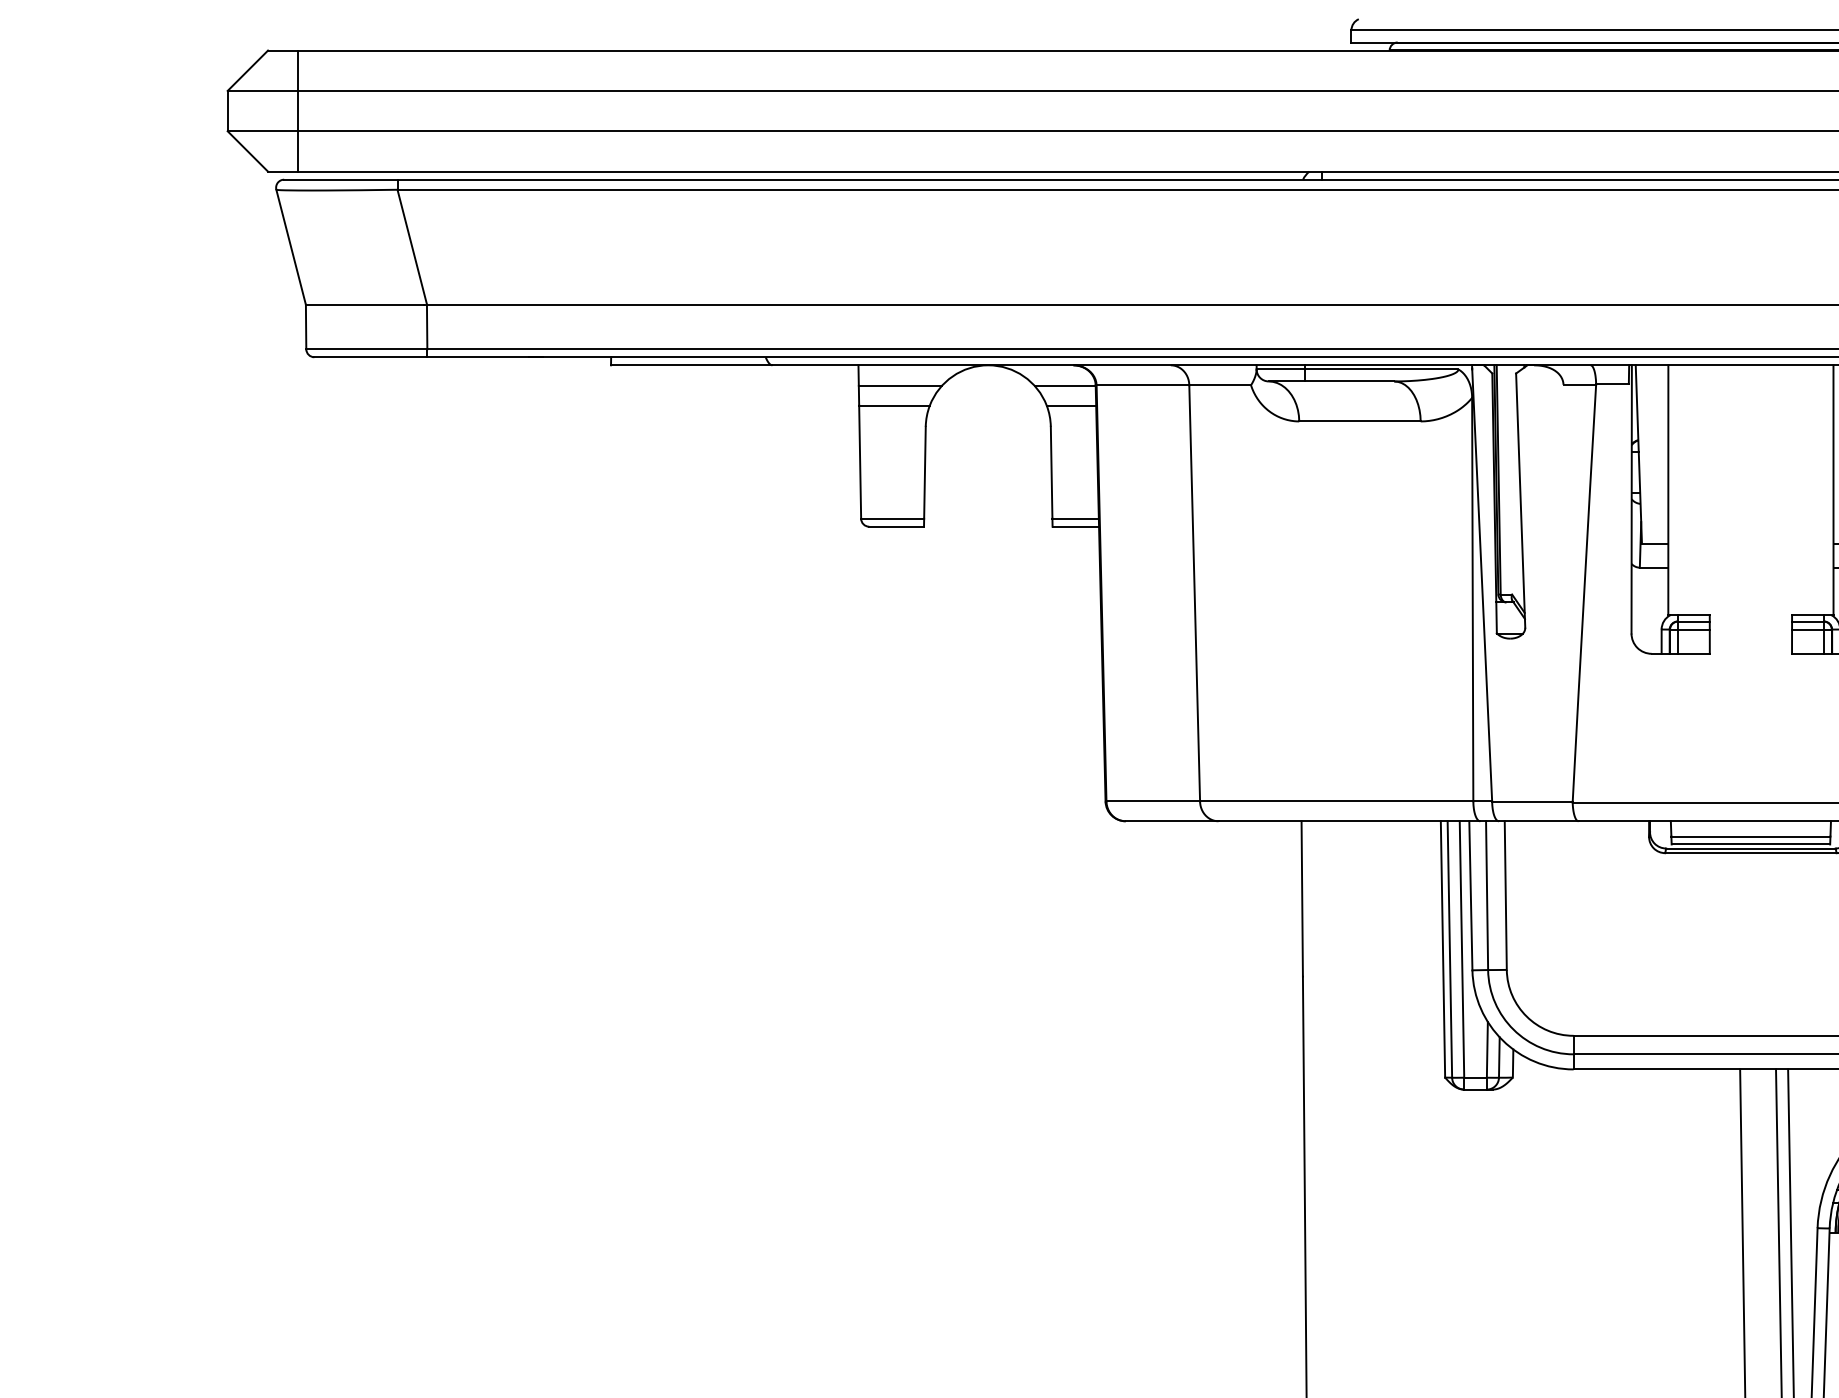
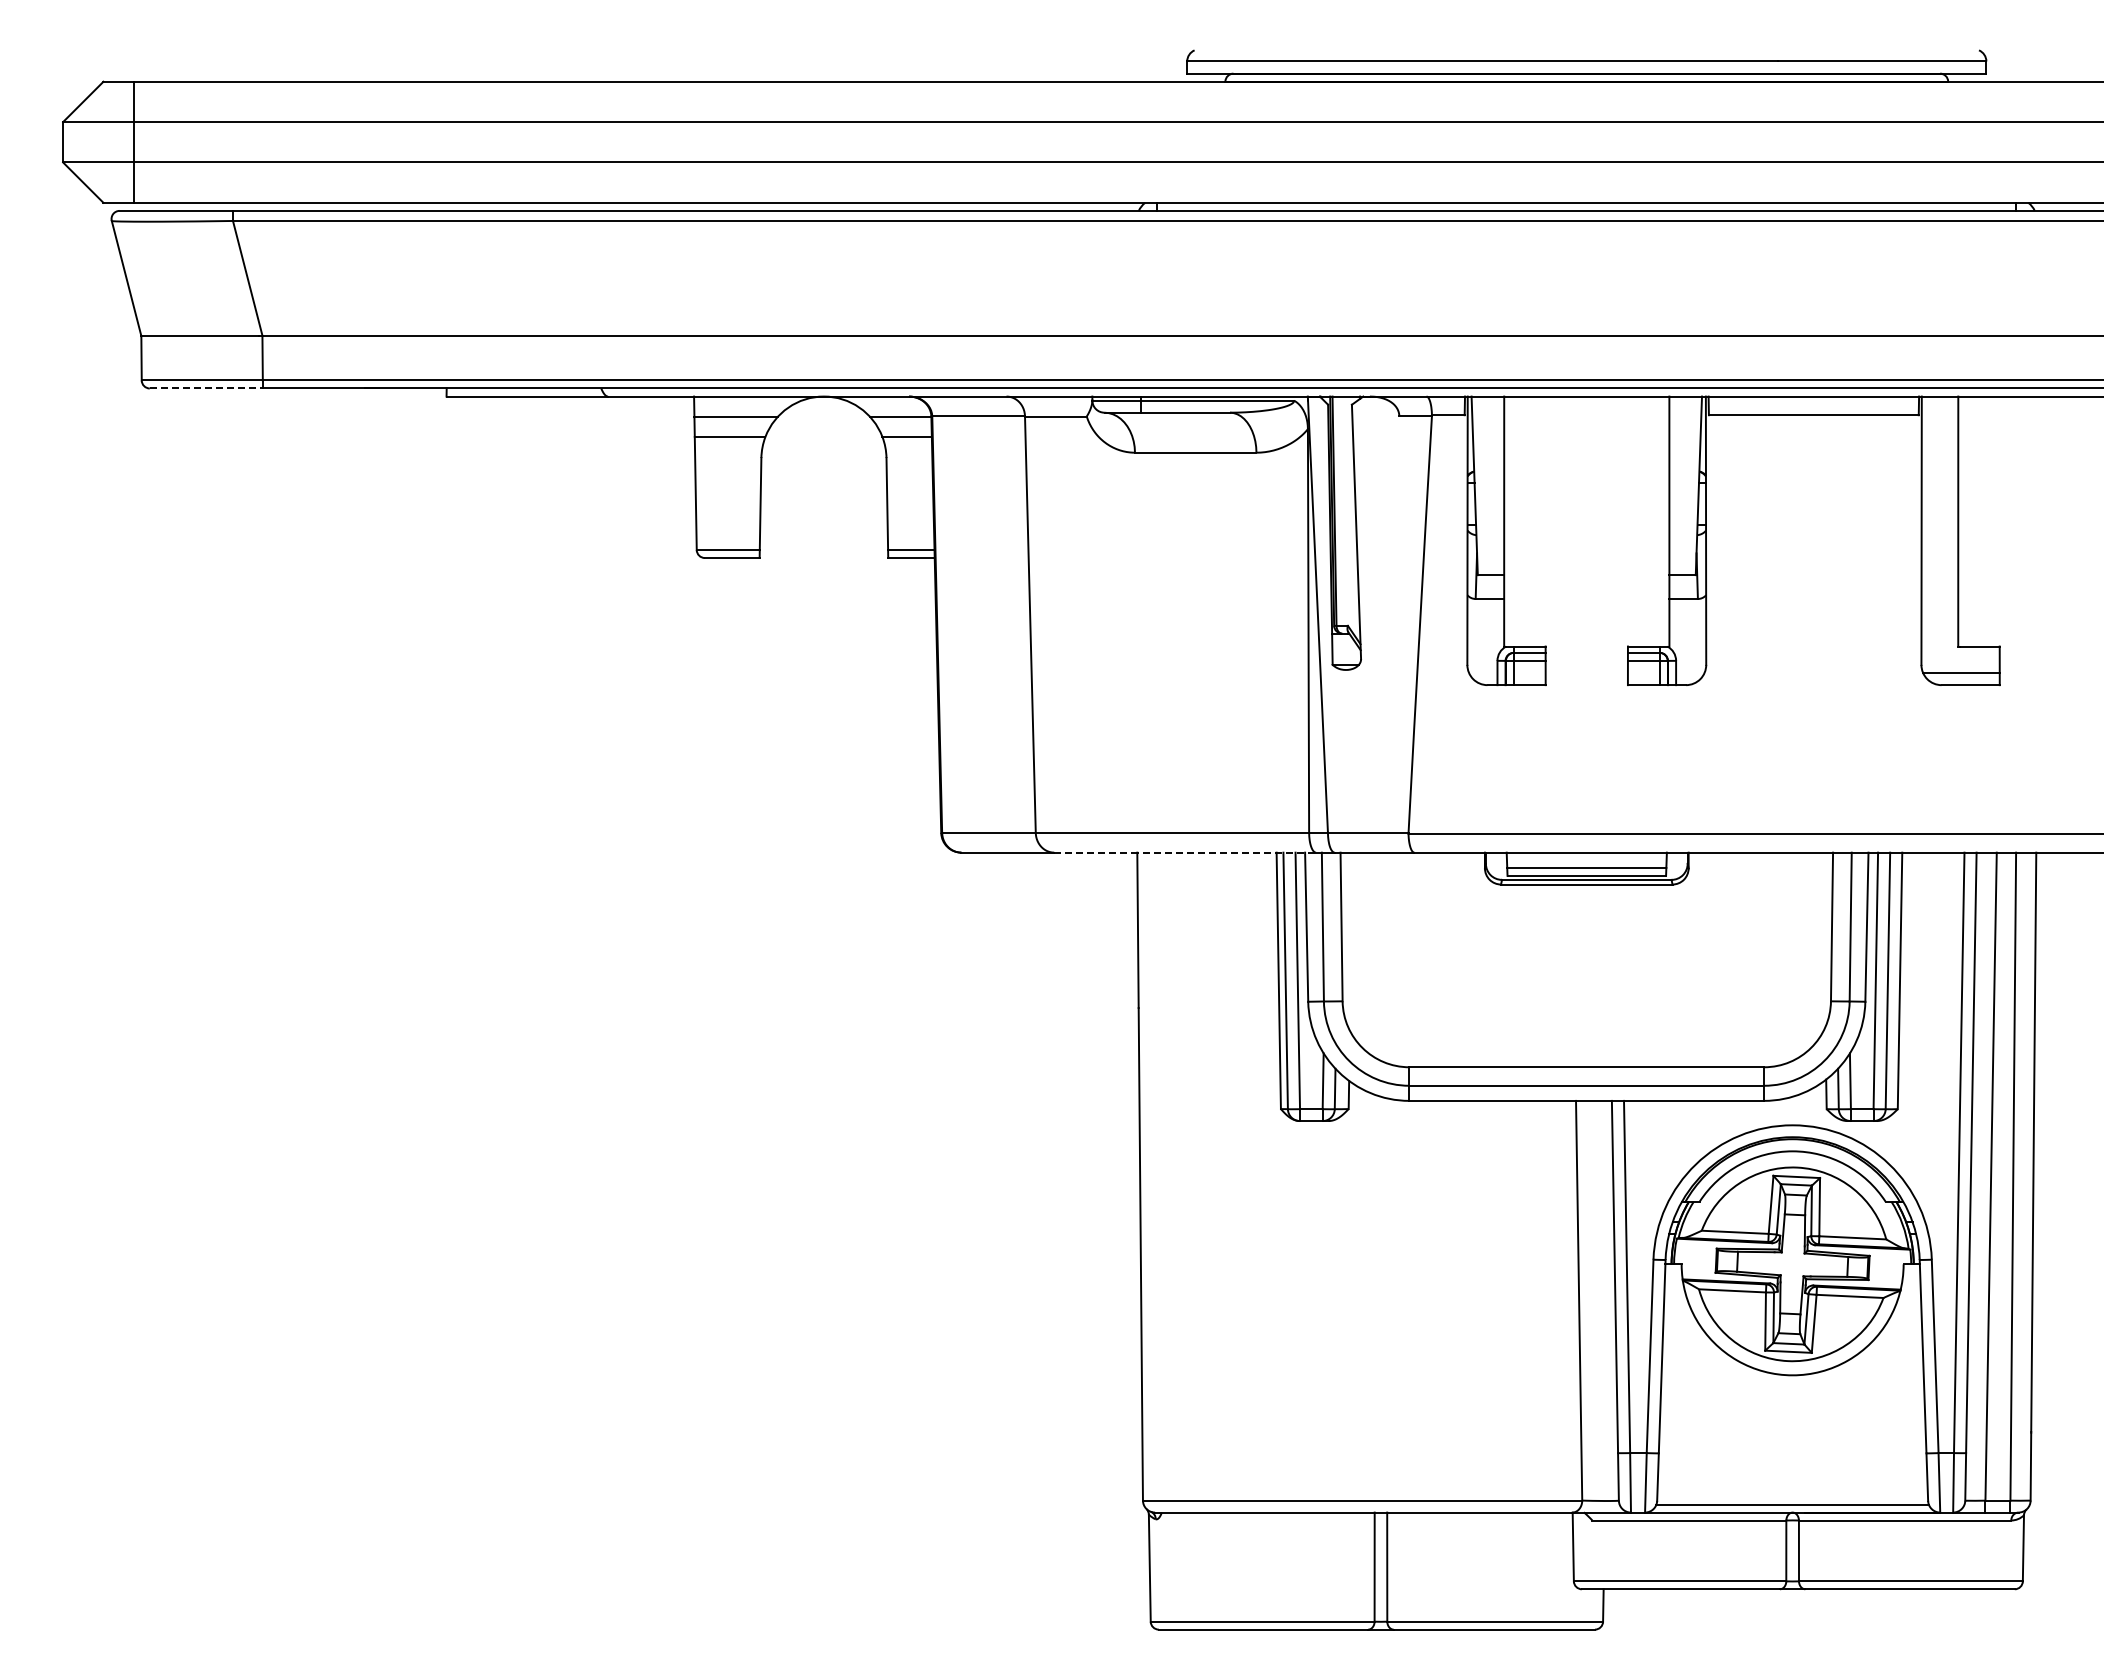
line: (371, 357) -> (206, 388), solid -> dashed
line: (1349, 821) -> (1185, 852), solid -> dashed

